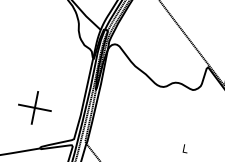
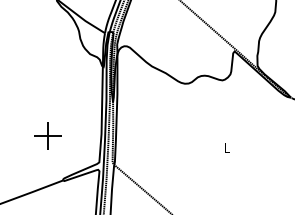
part: (34, 107) -> (47, 135), size x0.71

